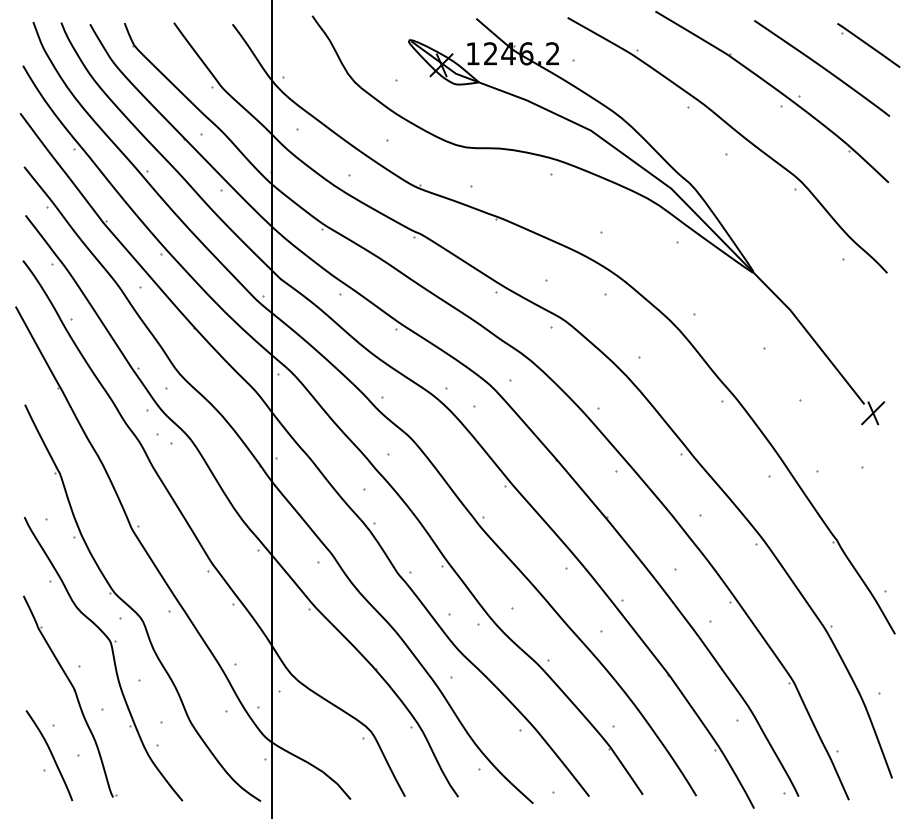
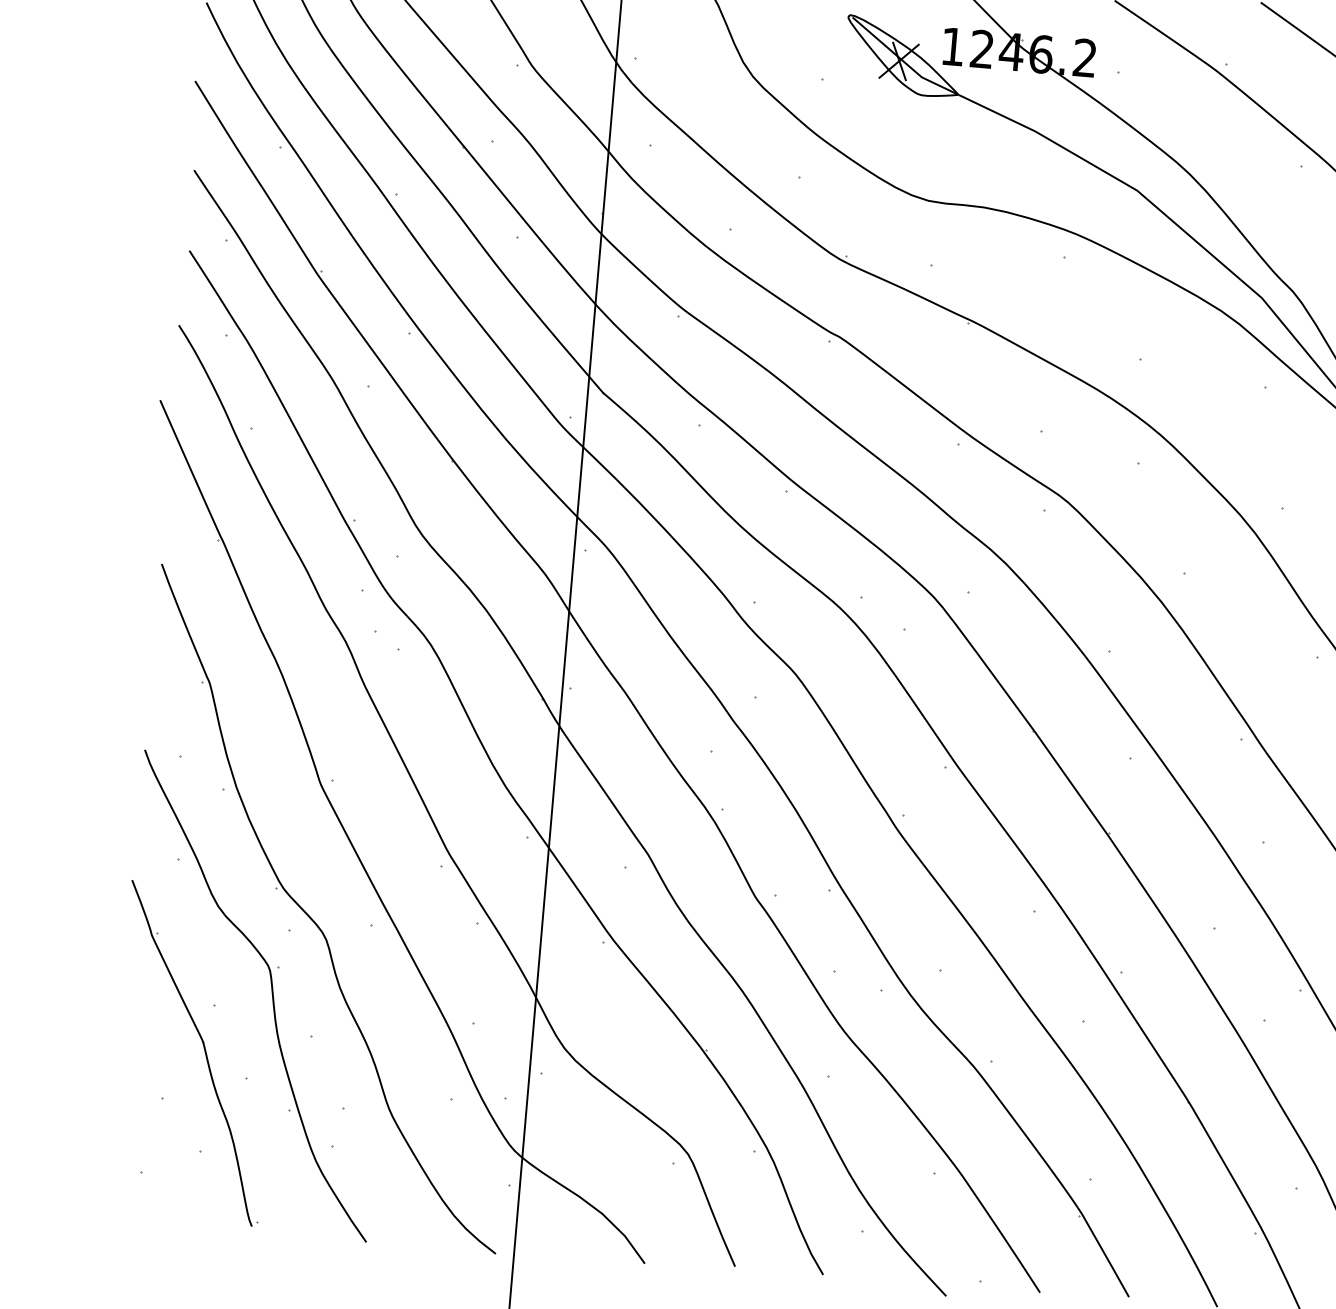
curve: (51, 755) -> (155, 1148), removed

